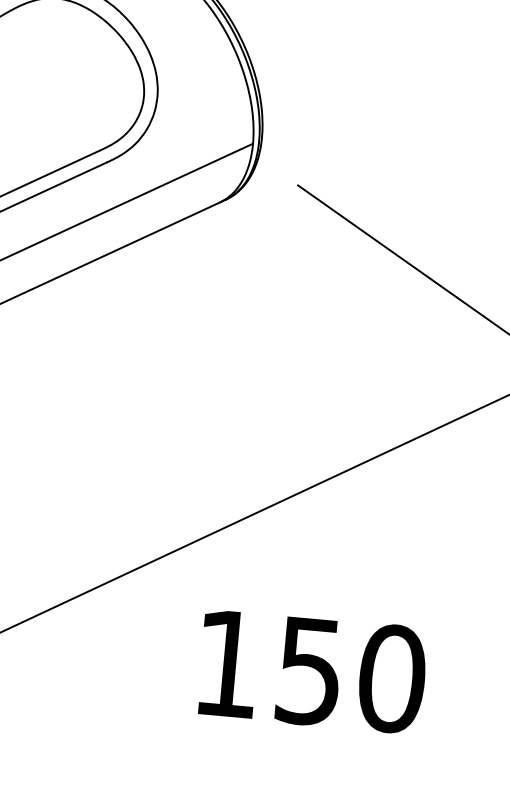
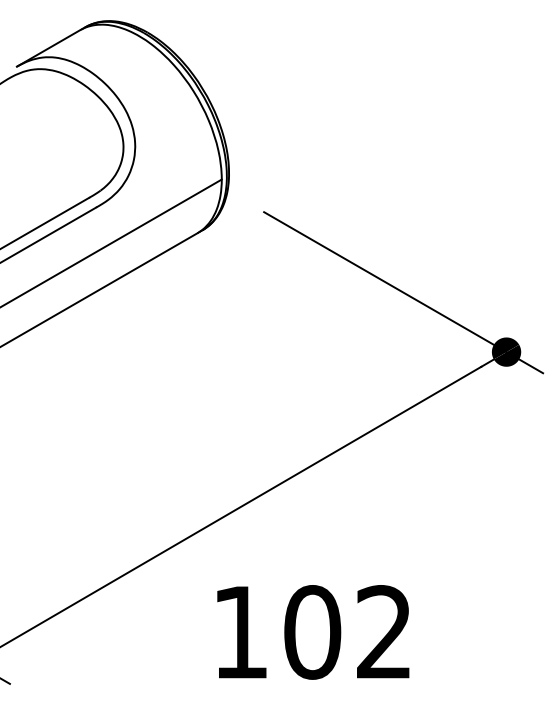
text: (350, 675) -> (348, 632), 150 -> 102

